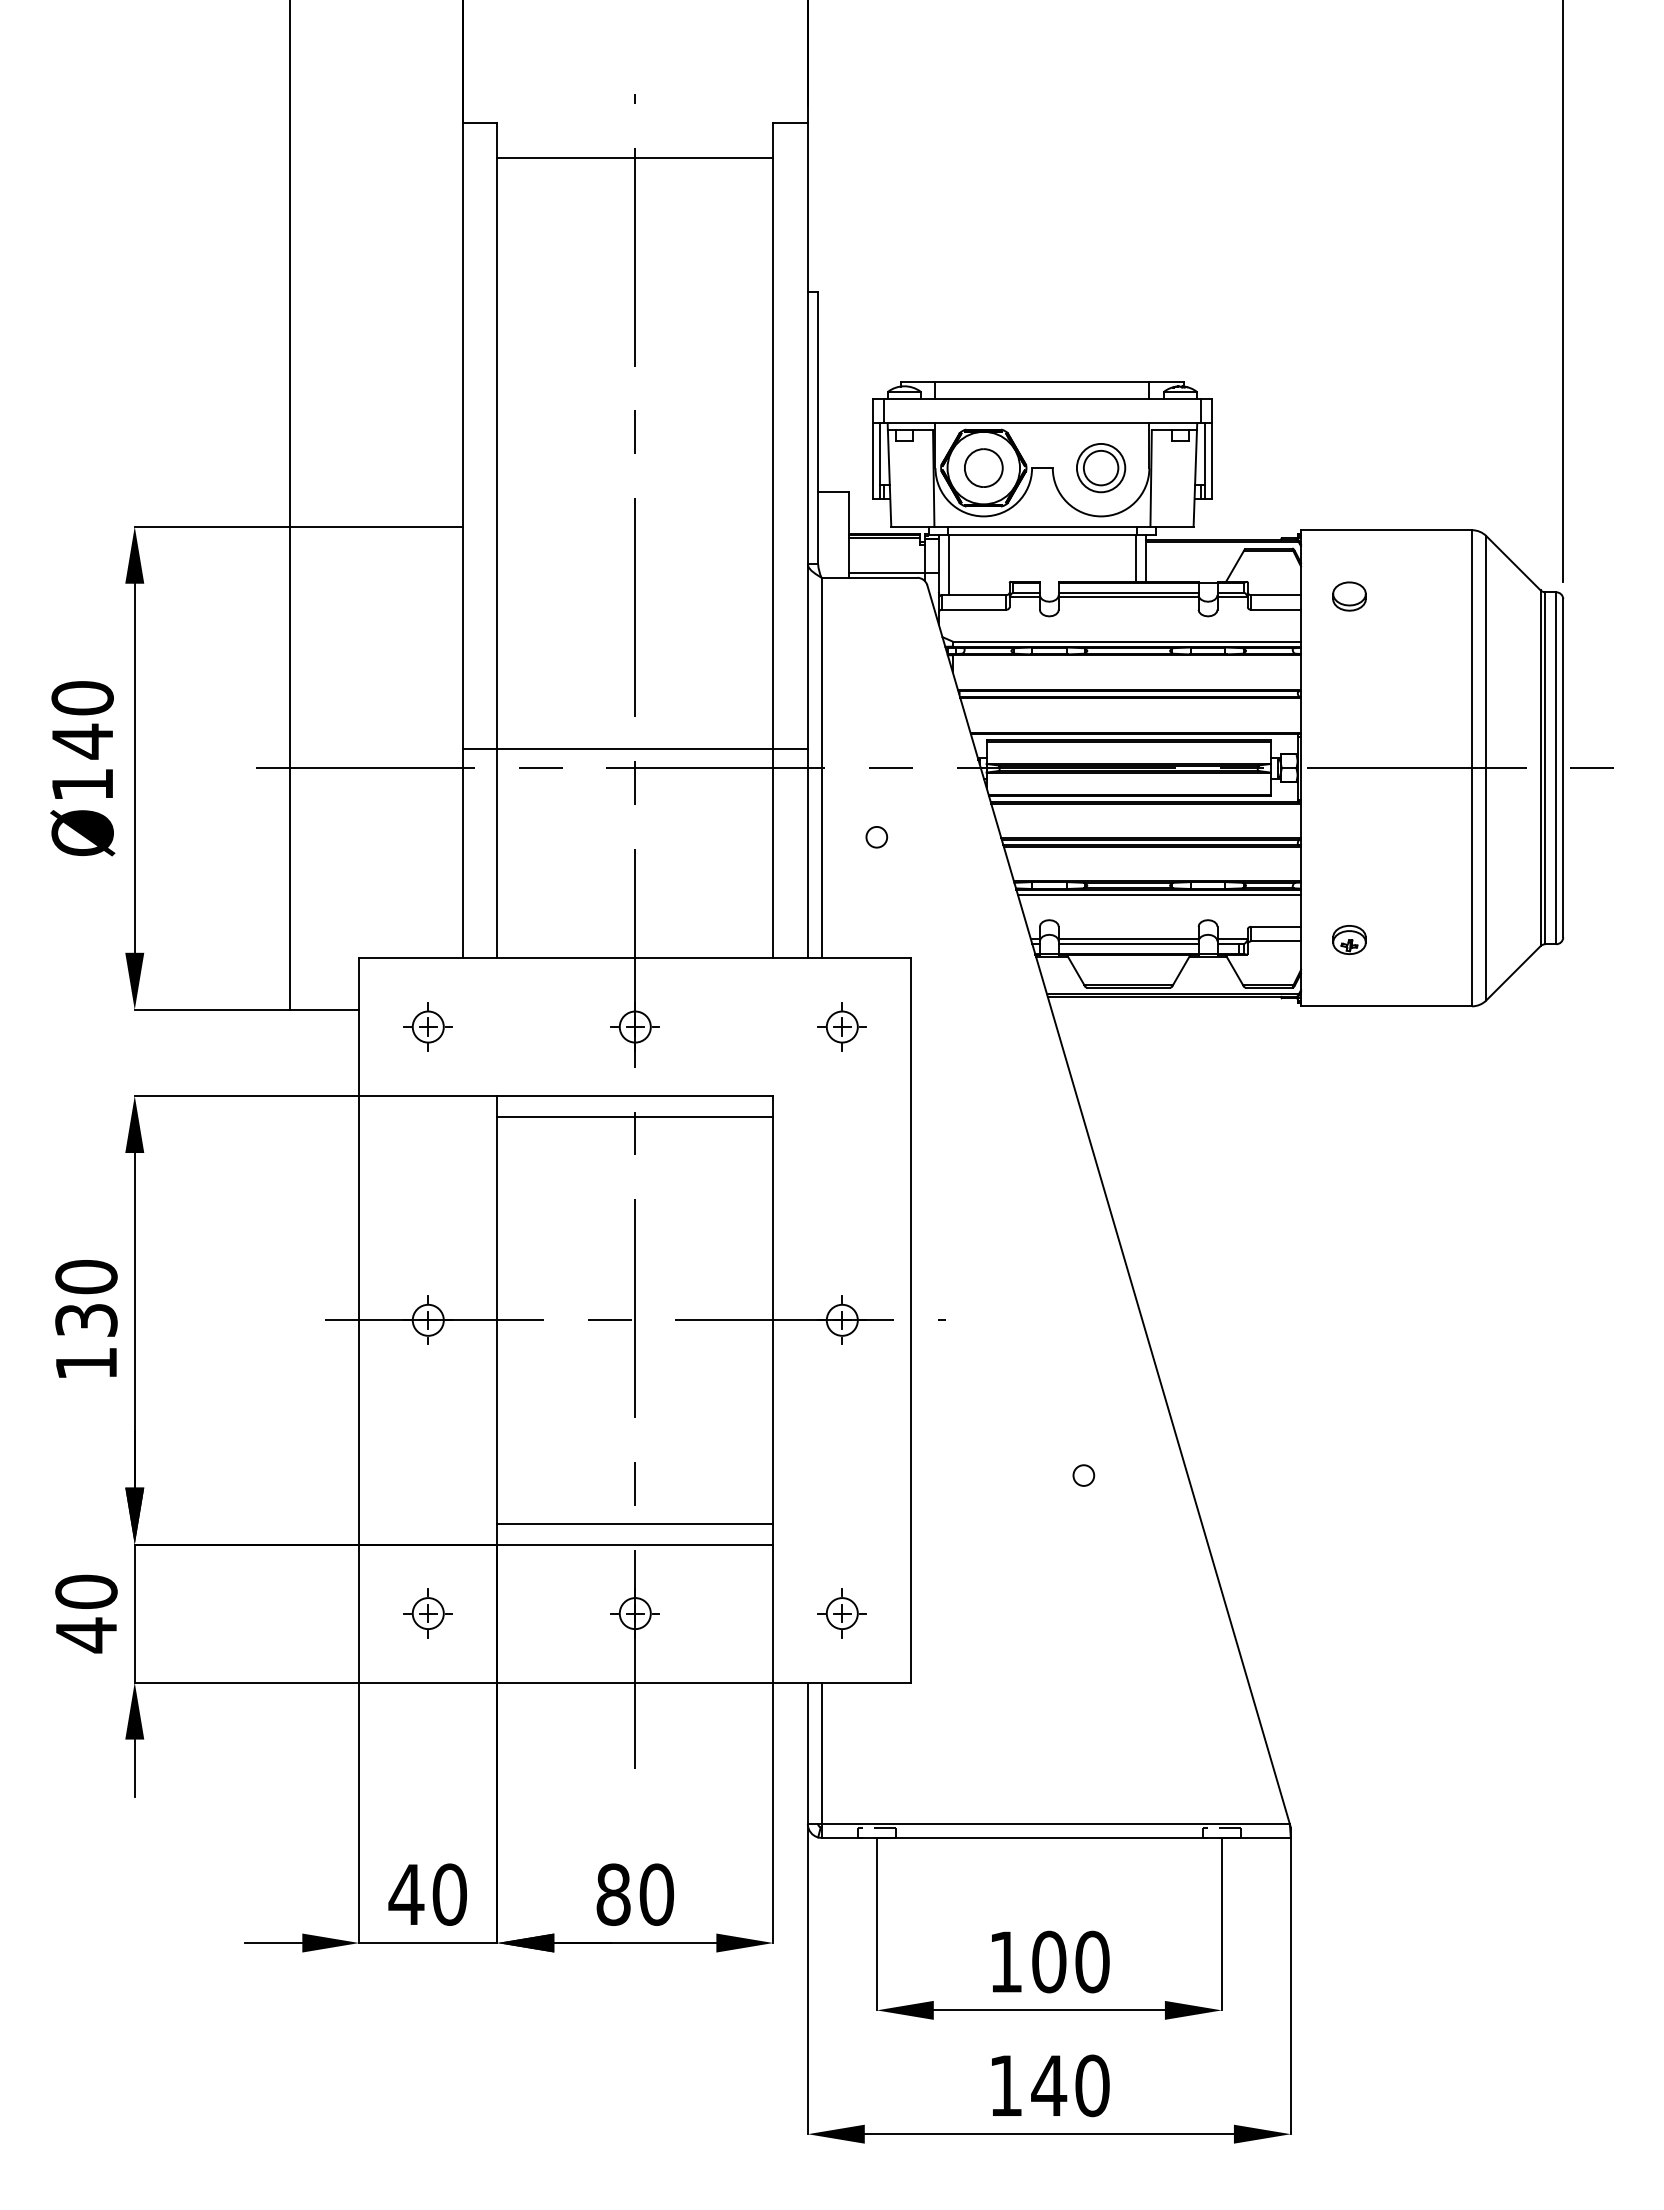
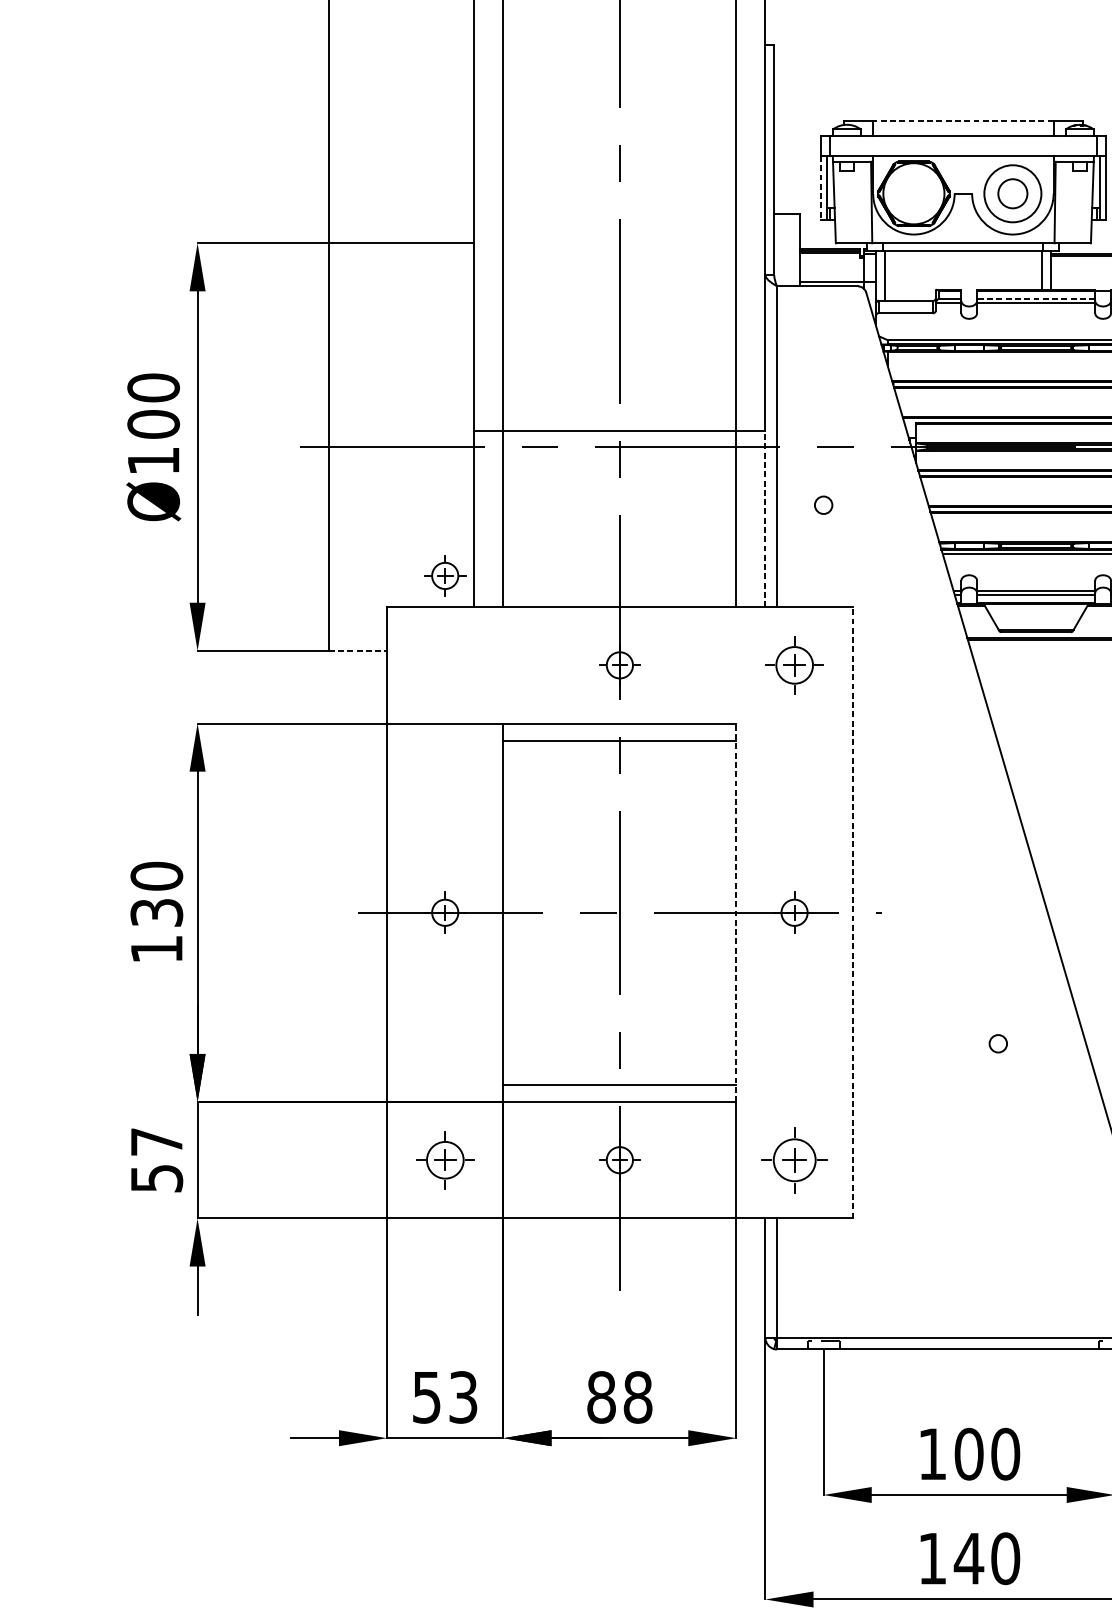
line: (1042, 381) -> (963, 120), solid -> dashed
line: (873, 461) -> (820, 188), solid -> dashed
part: (983, 467) -> (913, 193), removed
circle: (1100, 467) -> (1012, 193), size x1.4
line: (1128, 592) -> (1036, 298), solid -> dashed
text: (82, 741) -> (153, 424), Ø140 -> Ø100
line: (807, 853) -> (765, 518), solid -> dashed
line: (324, 1009) -> (357, 650), solid -> dashed
part: (427, 1026) -> (444, 575), moved
part: (841, 1026) -> (793, 664), size x1.4
line: (773, 1319) -> (736, 912), solid -> dashed
line: (911, 1319) -> (852, 912), solid -> dashed
text: (86, 1613) -> (156, 1160), 40 -> 57
part: (427, 1613) -> (444, 1160), size x1.4
part: (841, 1613) -> (793, 1160), size x1.6
text: (427, 1894) -> (444, 1397), 40 -> 53
text: (656, 1894) -> (637, 1397), 80 -> 88

